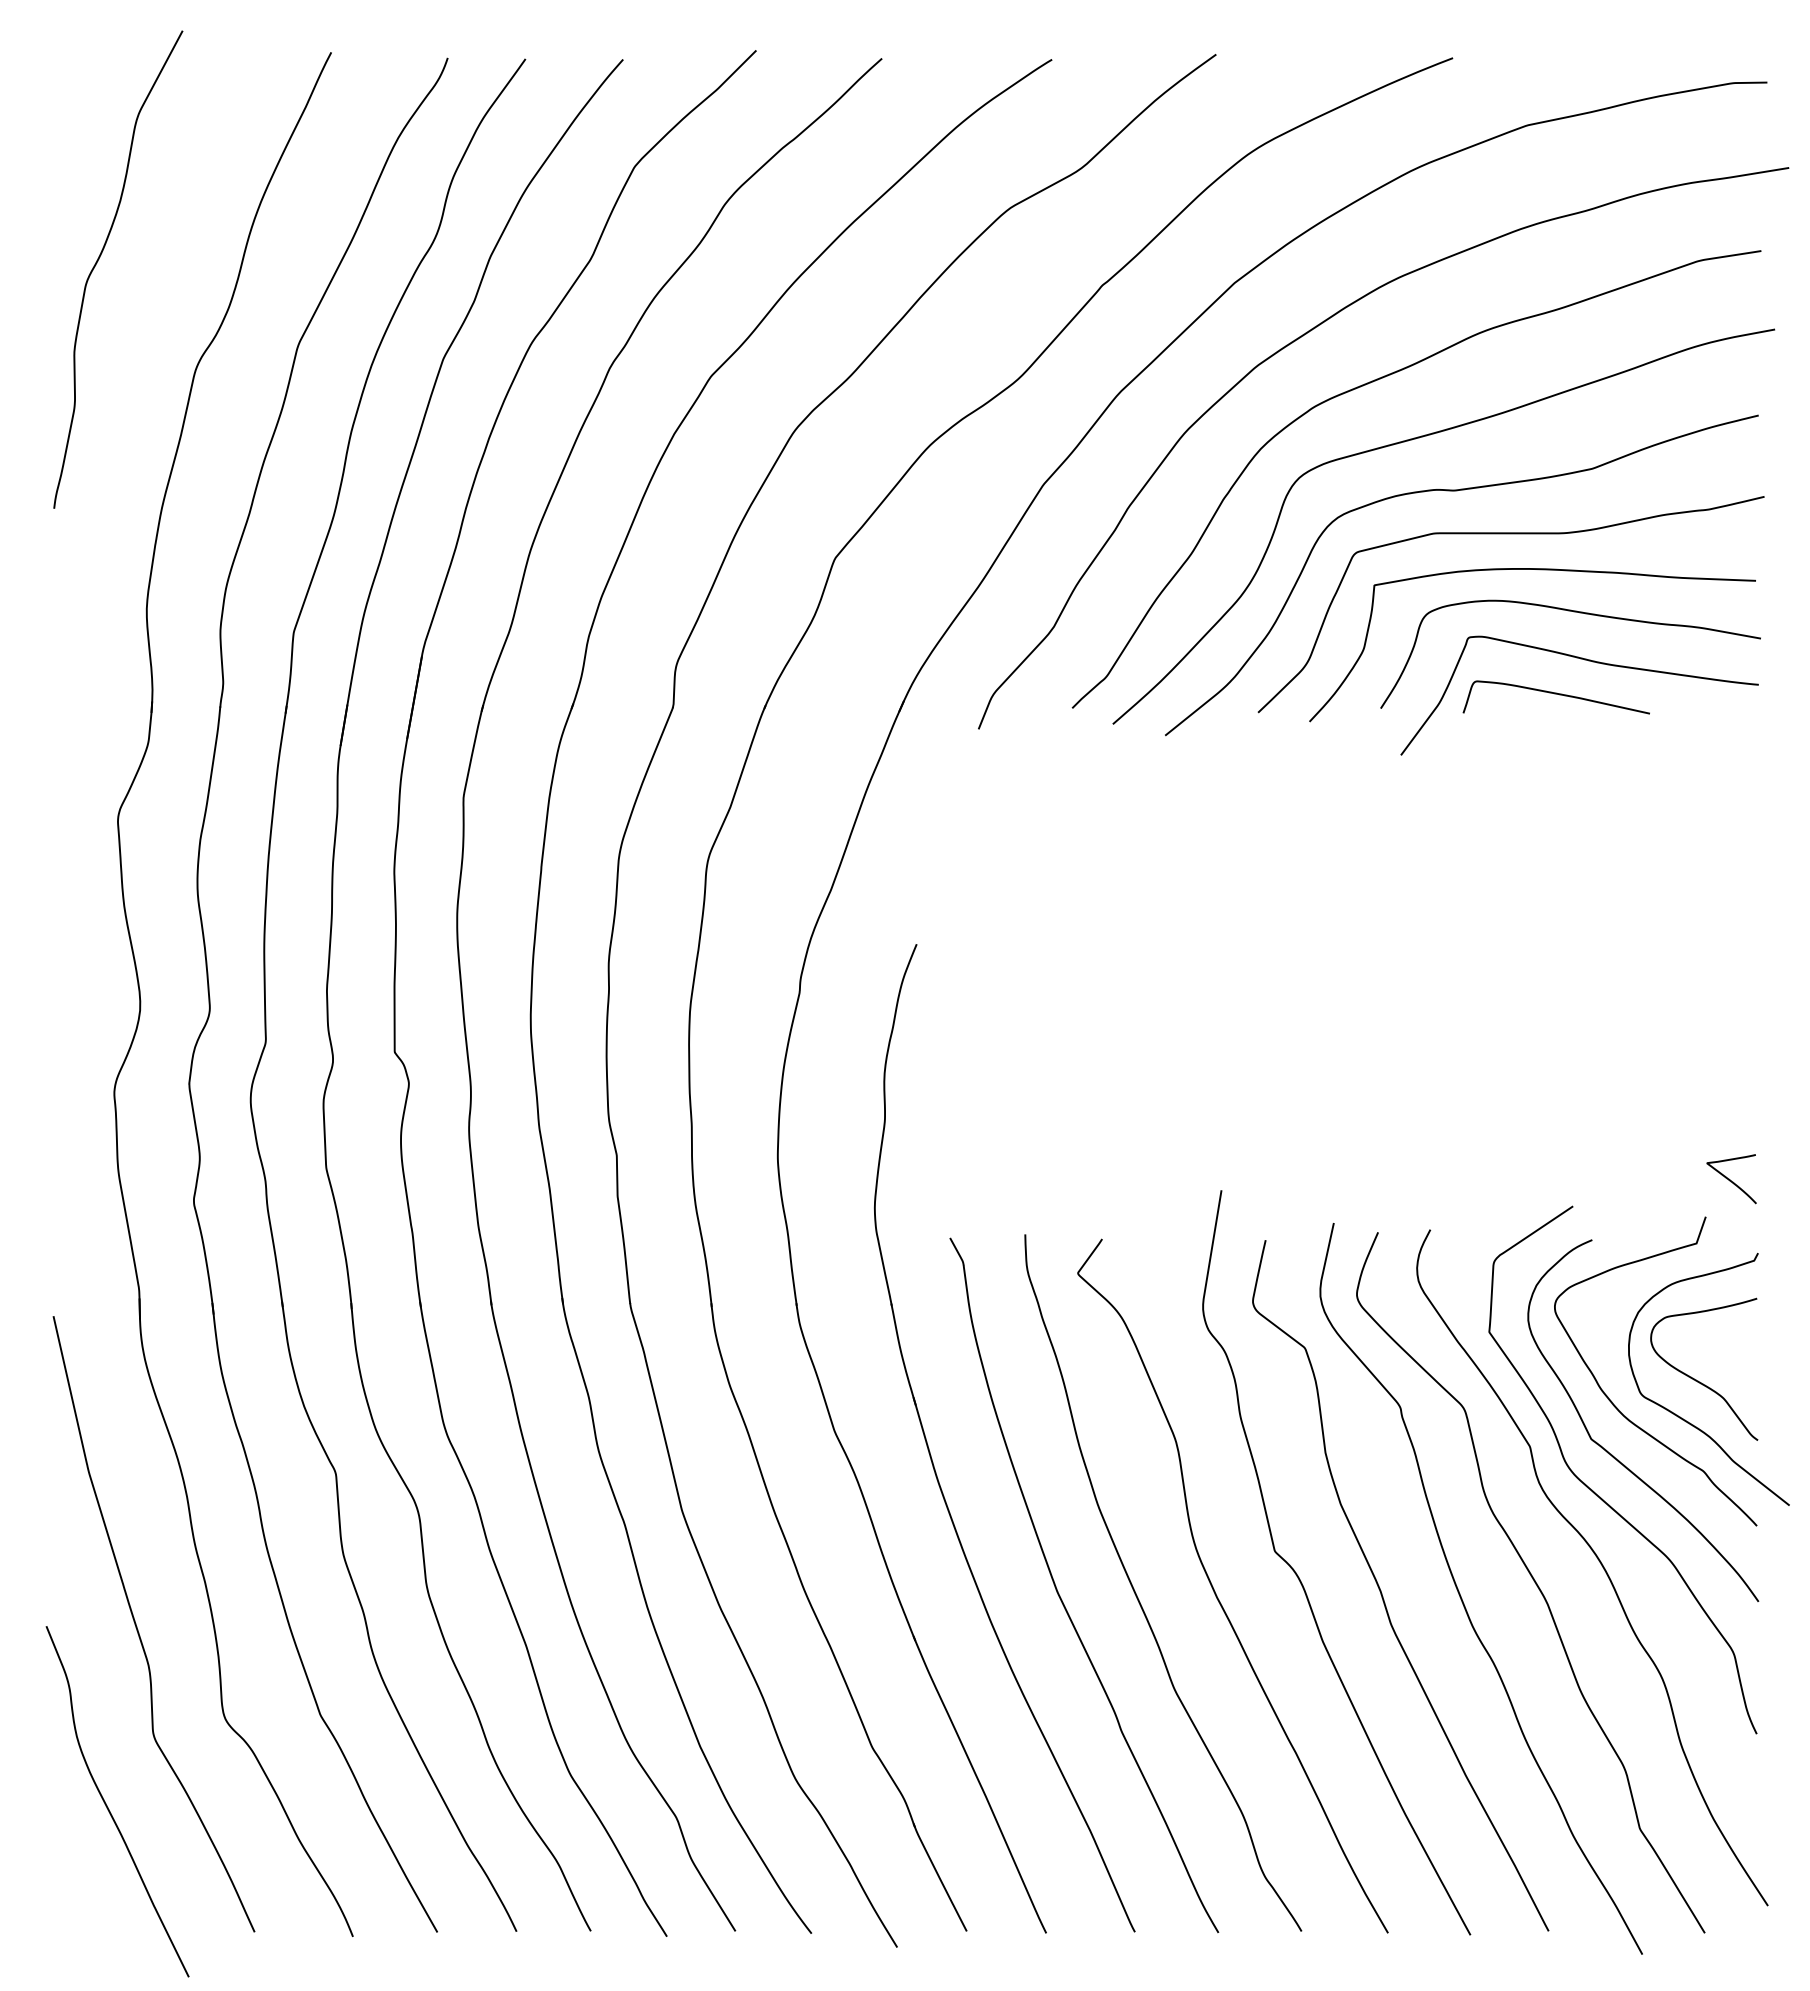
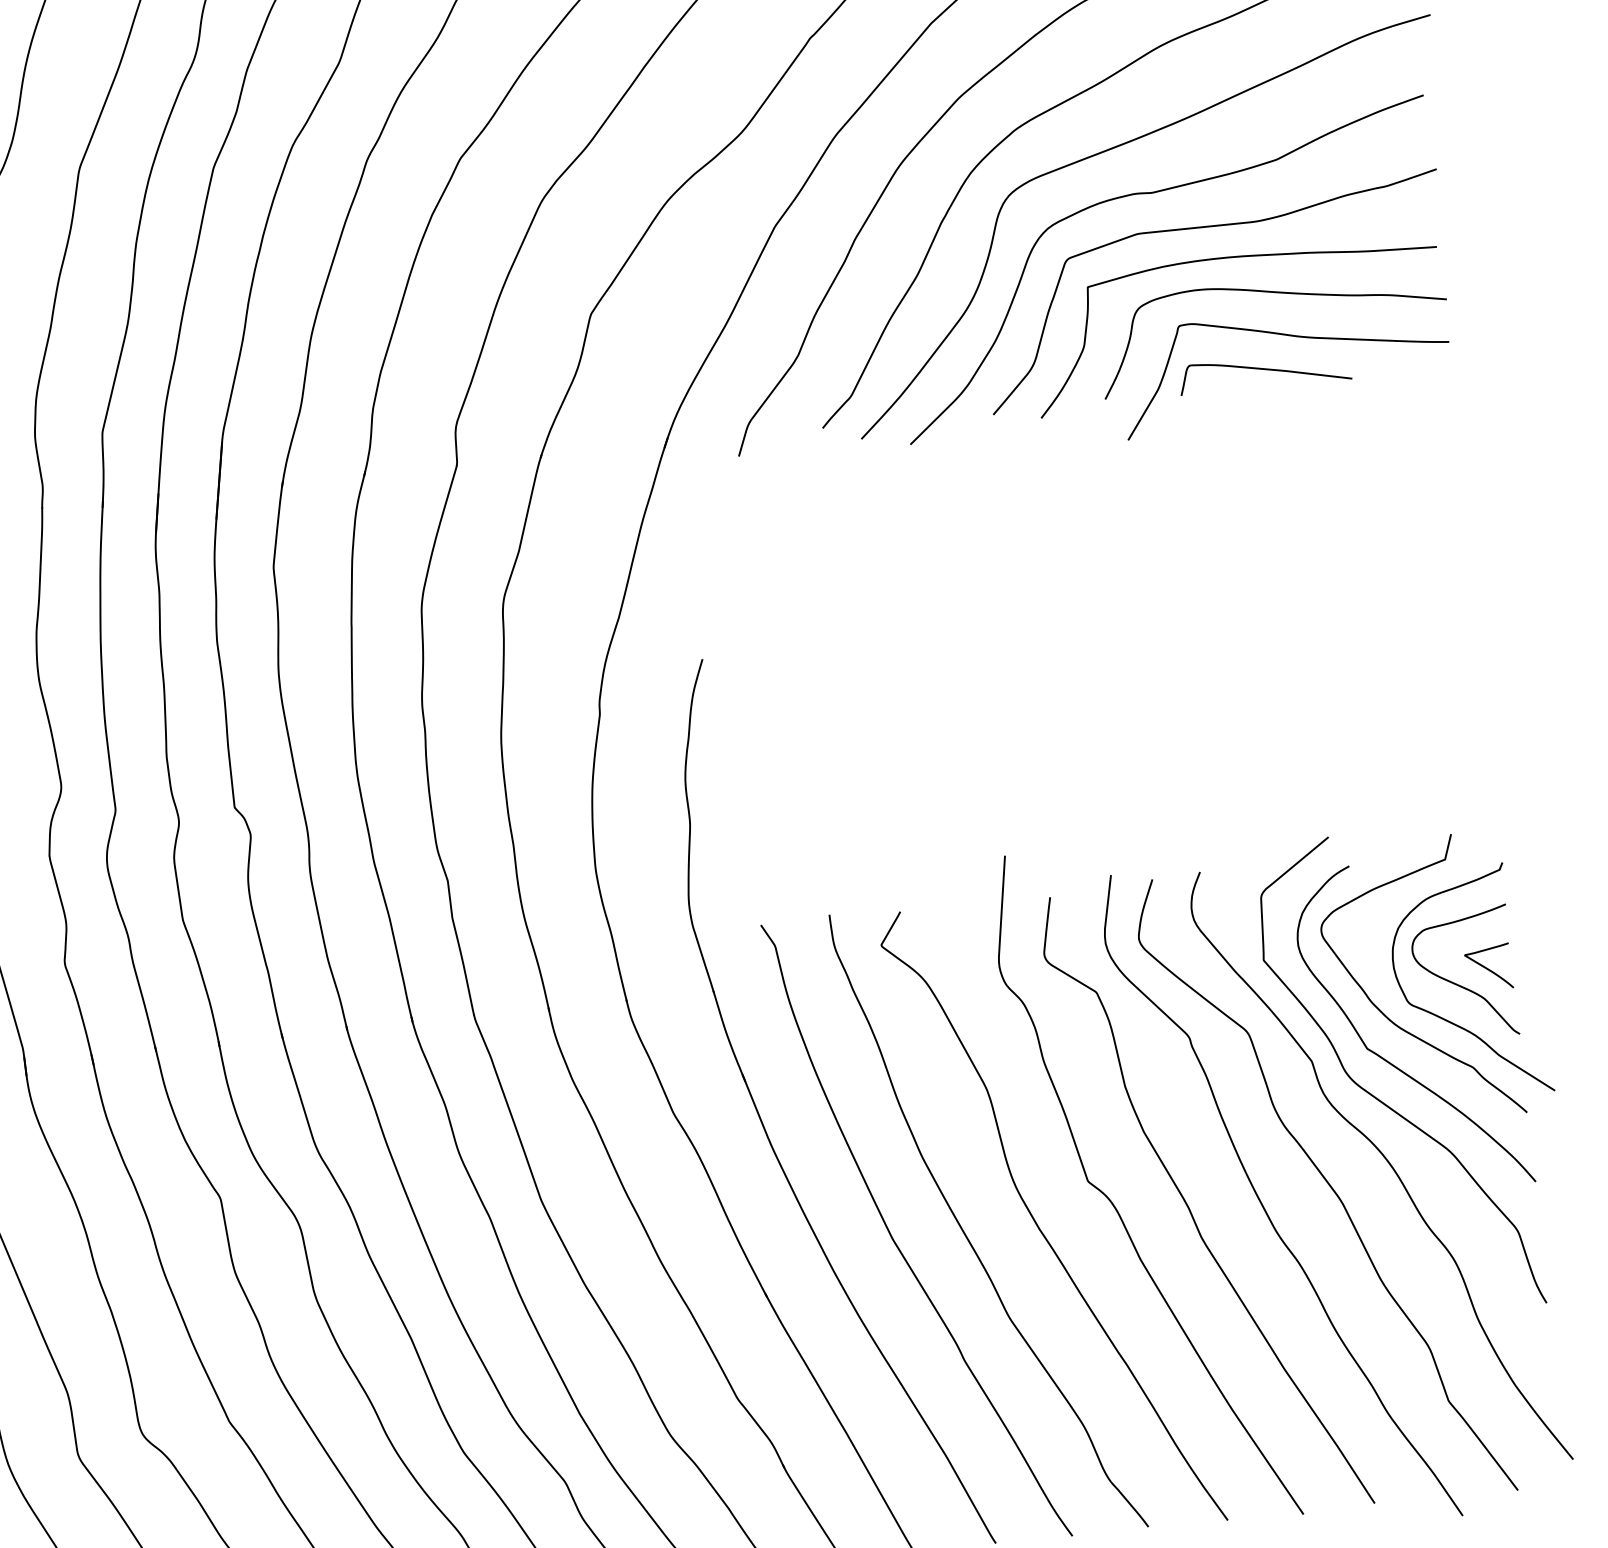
curve: (1730, 1179) -> (1487, 968), moved

